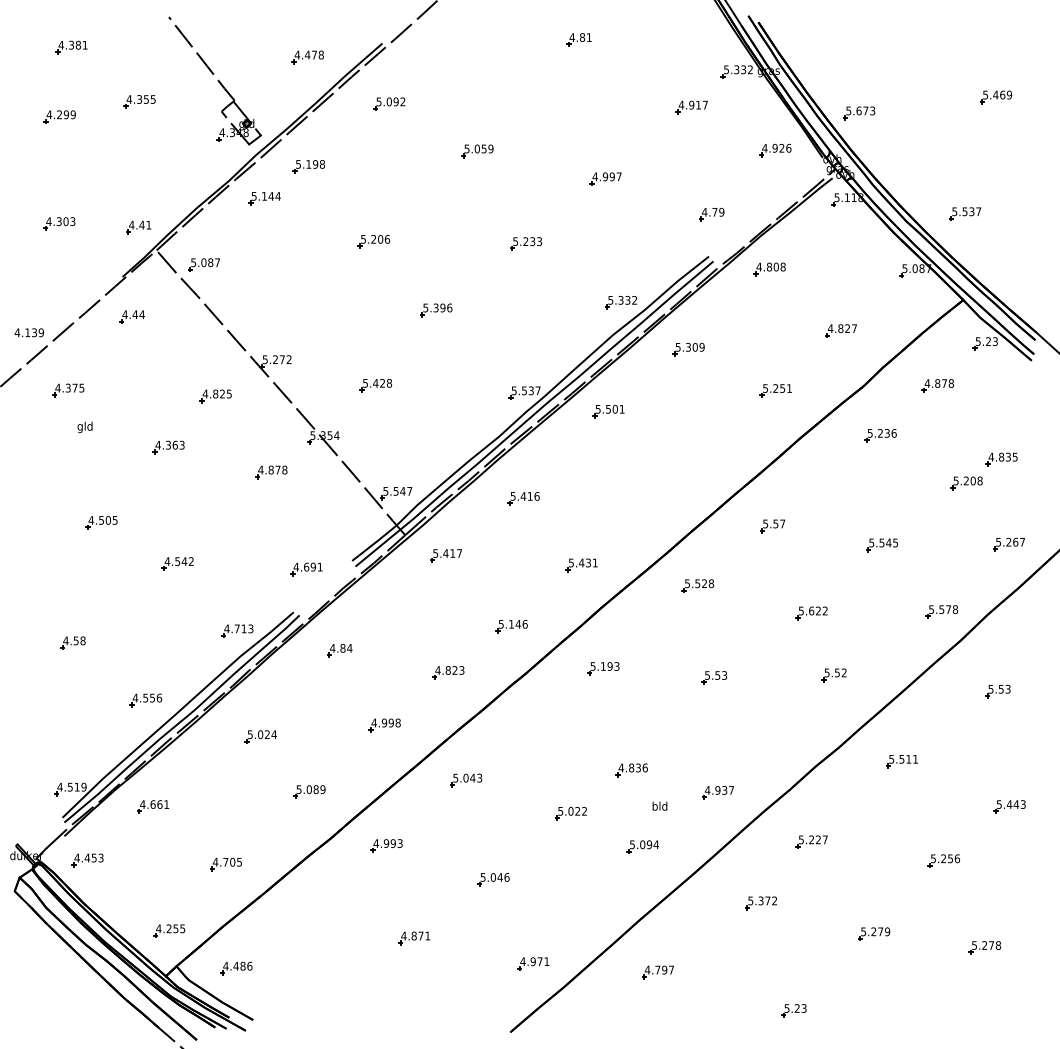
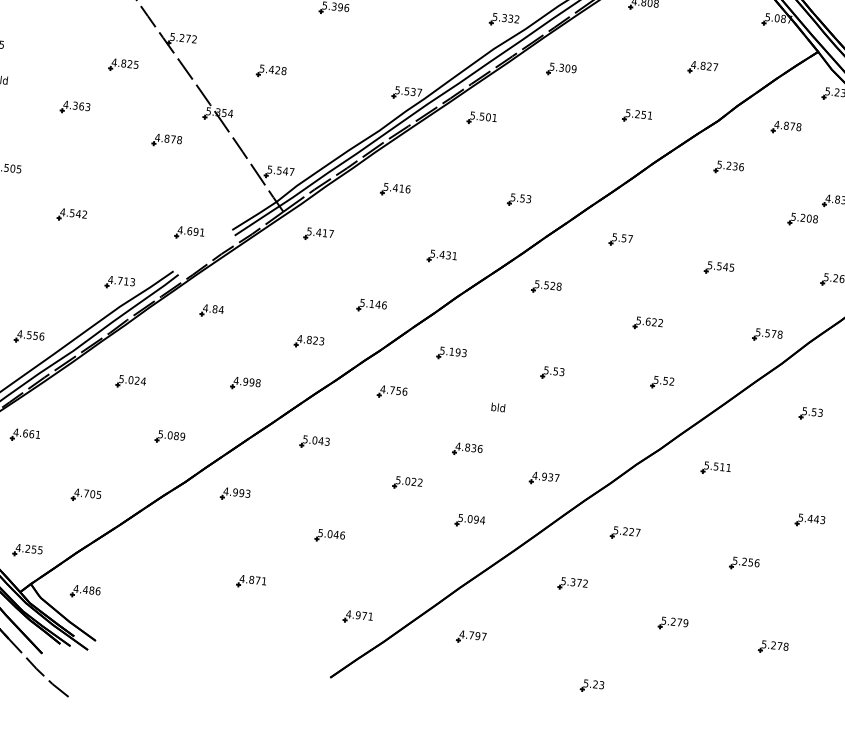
part: (657, 494) -> (518, 199), added
part: (543, 717) -> (391, 392), added
text: (659, 805) -> (497, 406), moved

